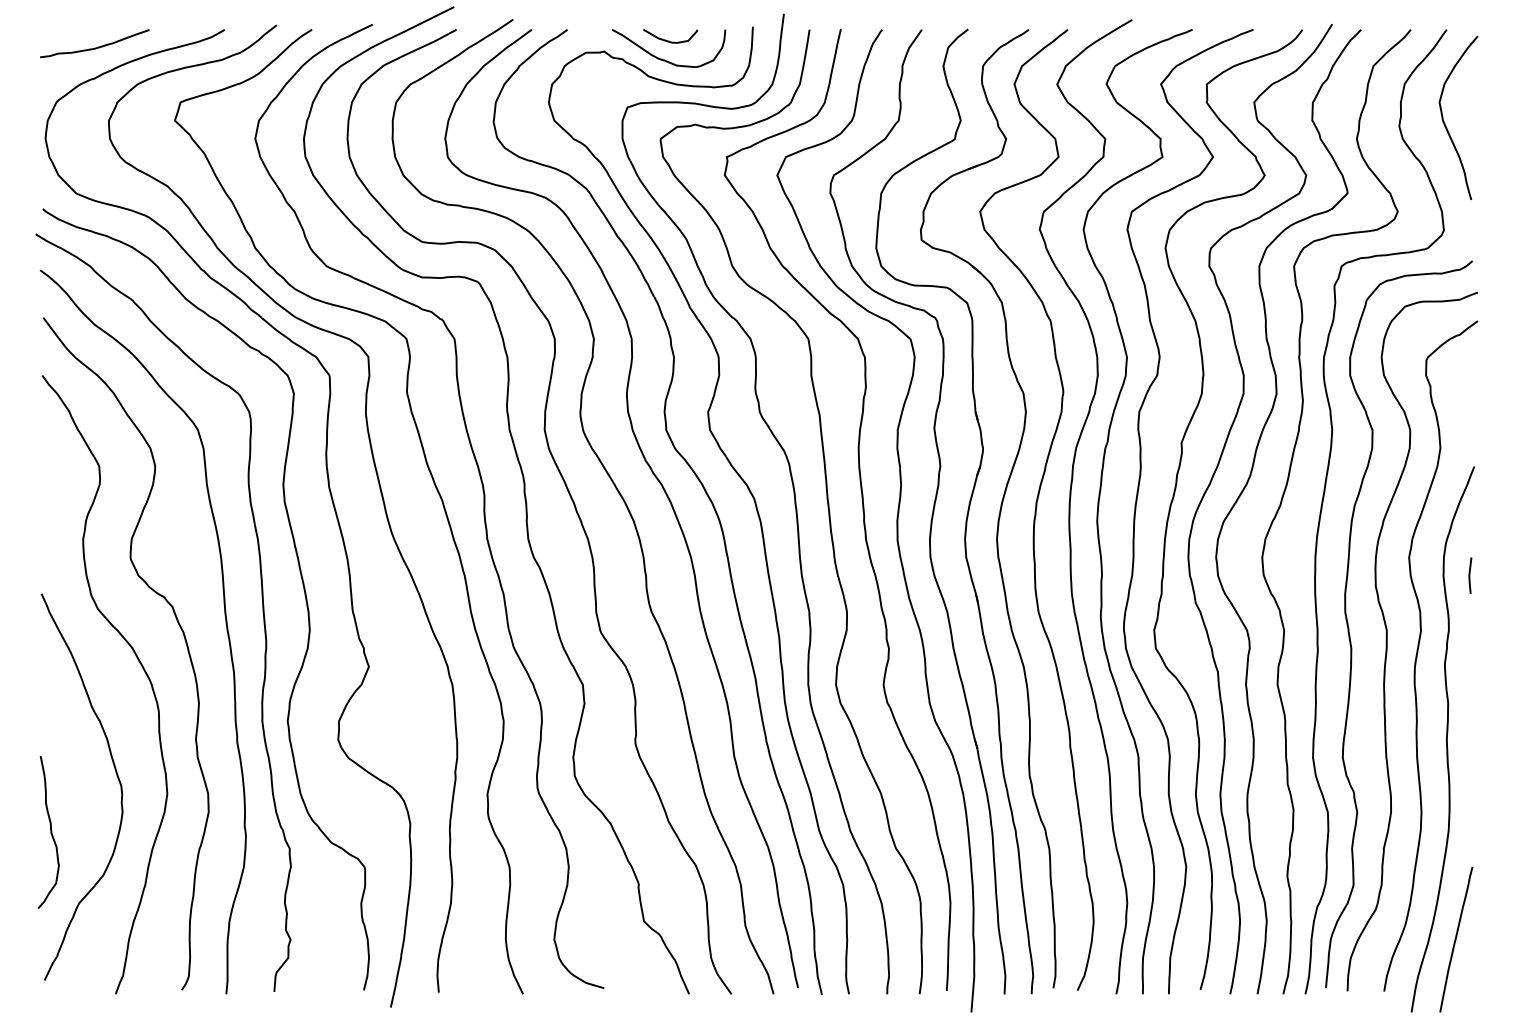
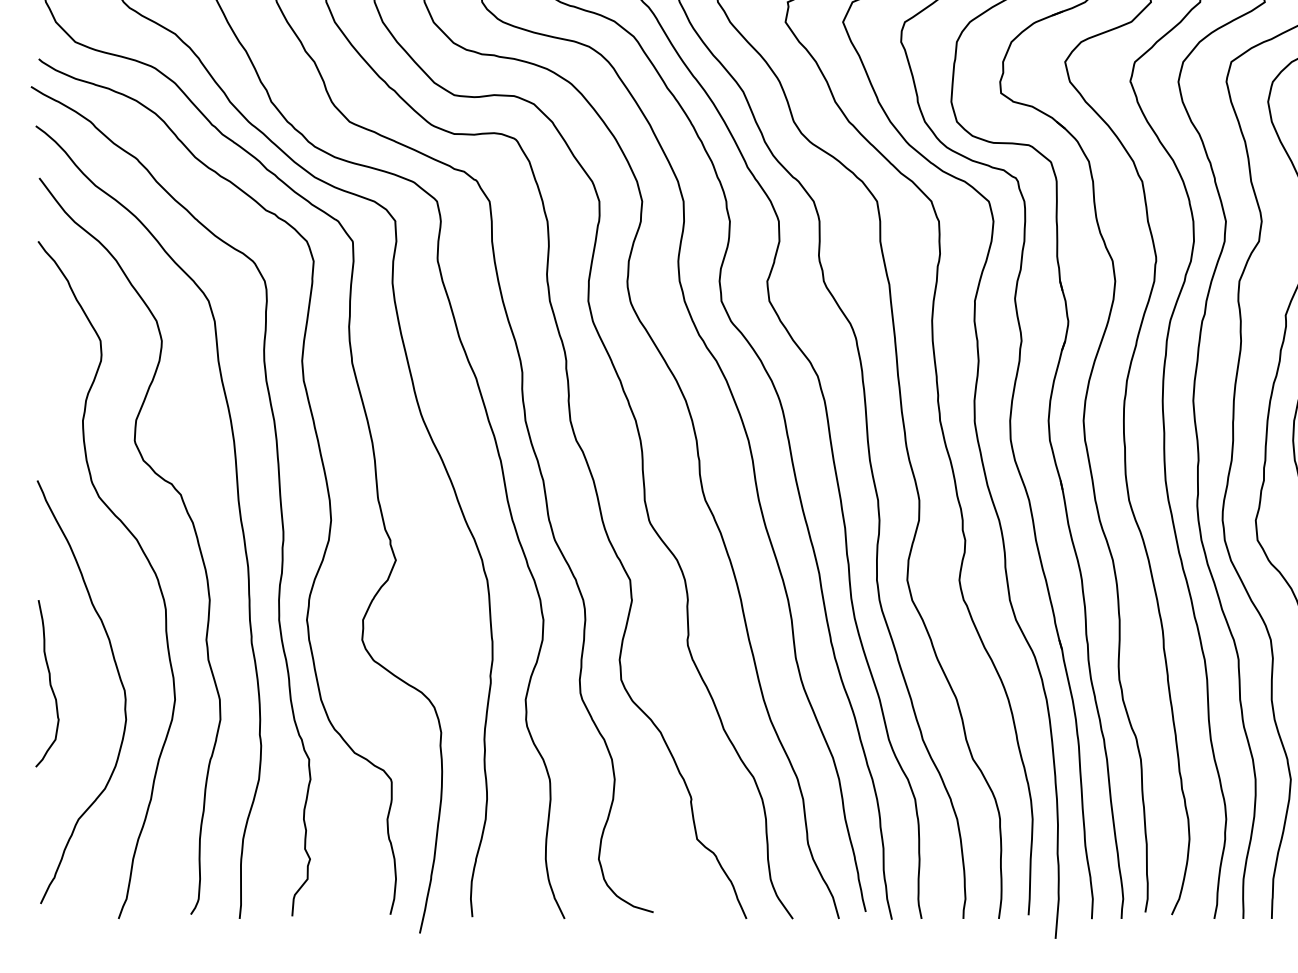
curve: (50, 832) -> (49, 683), moved

